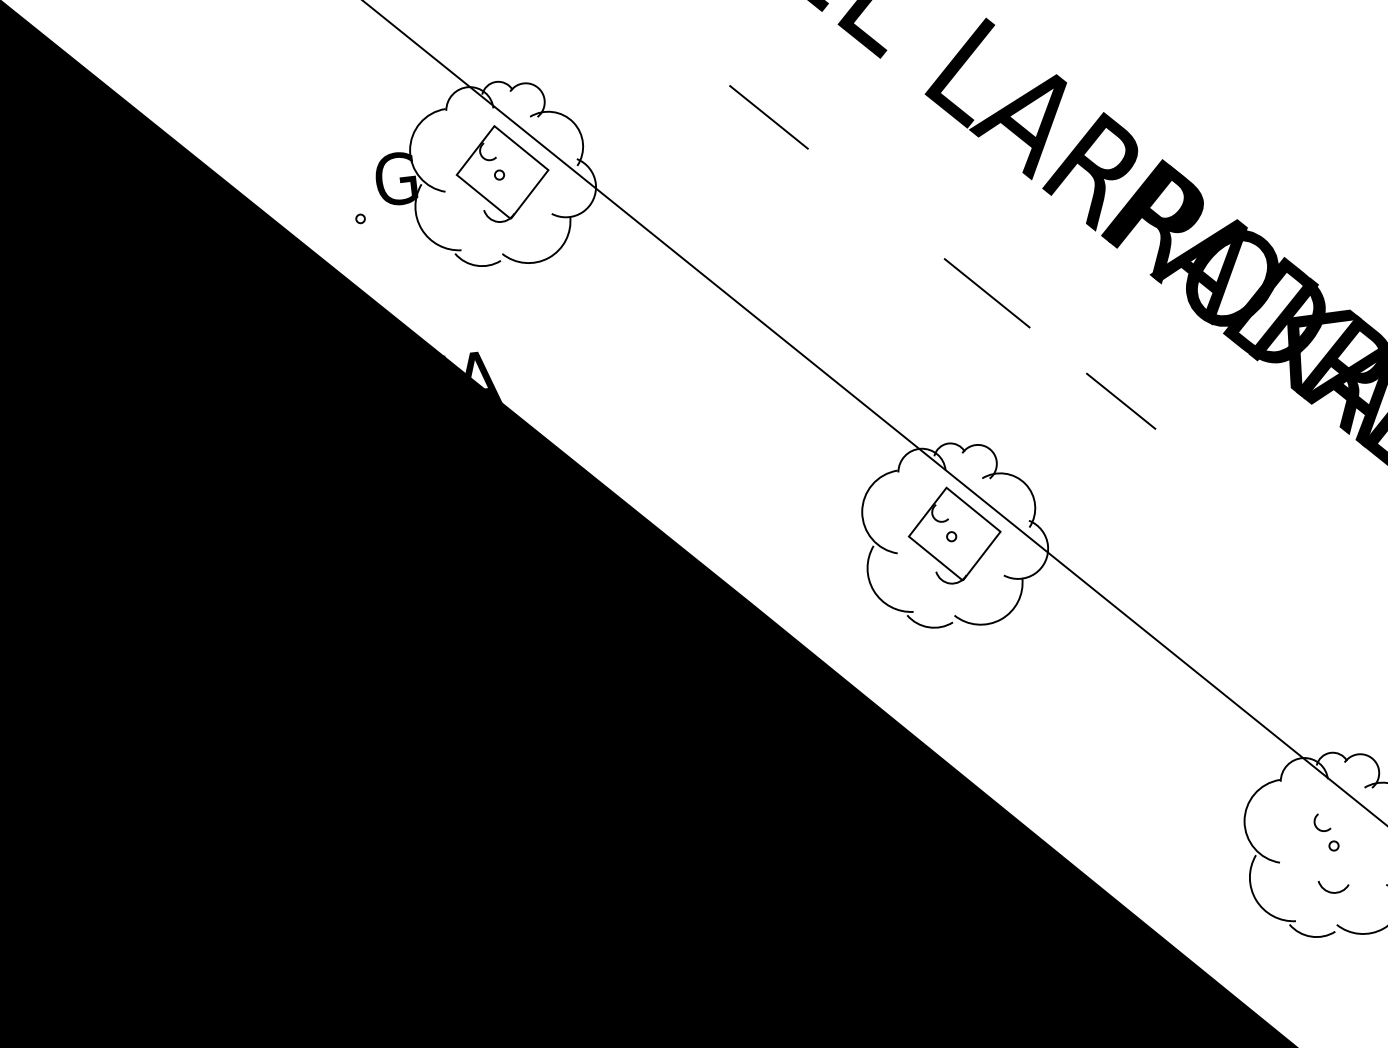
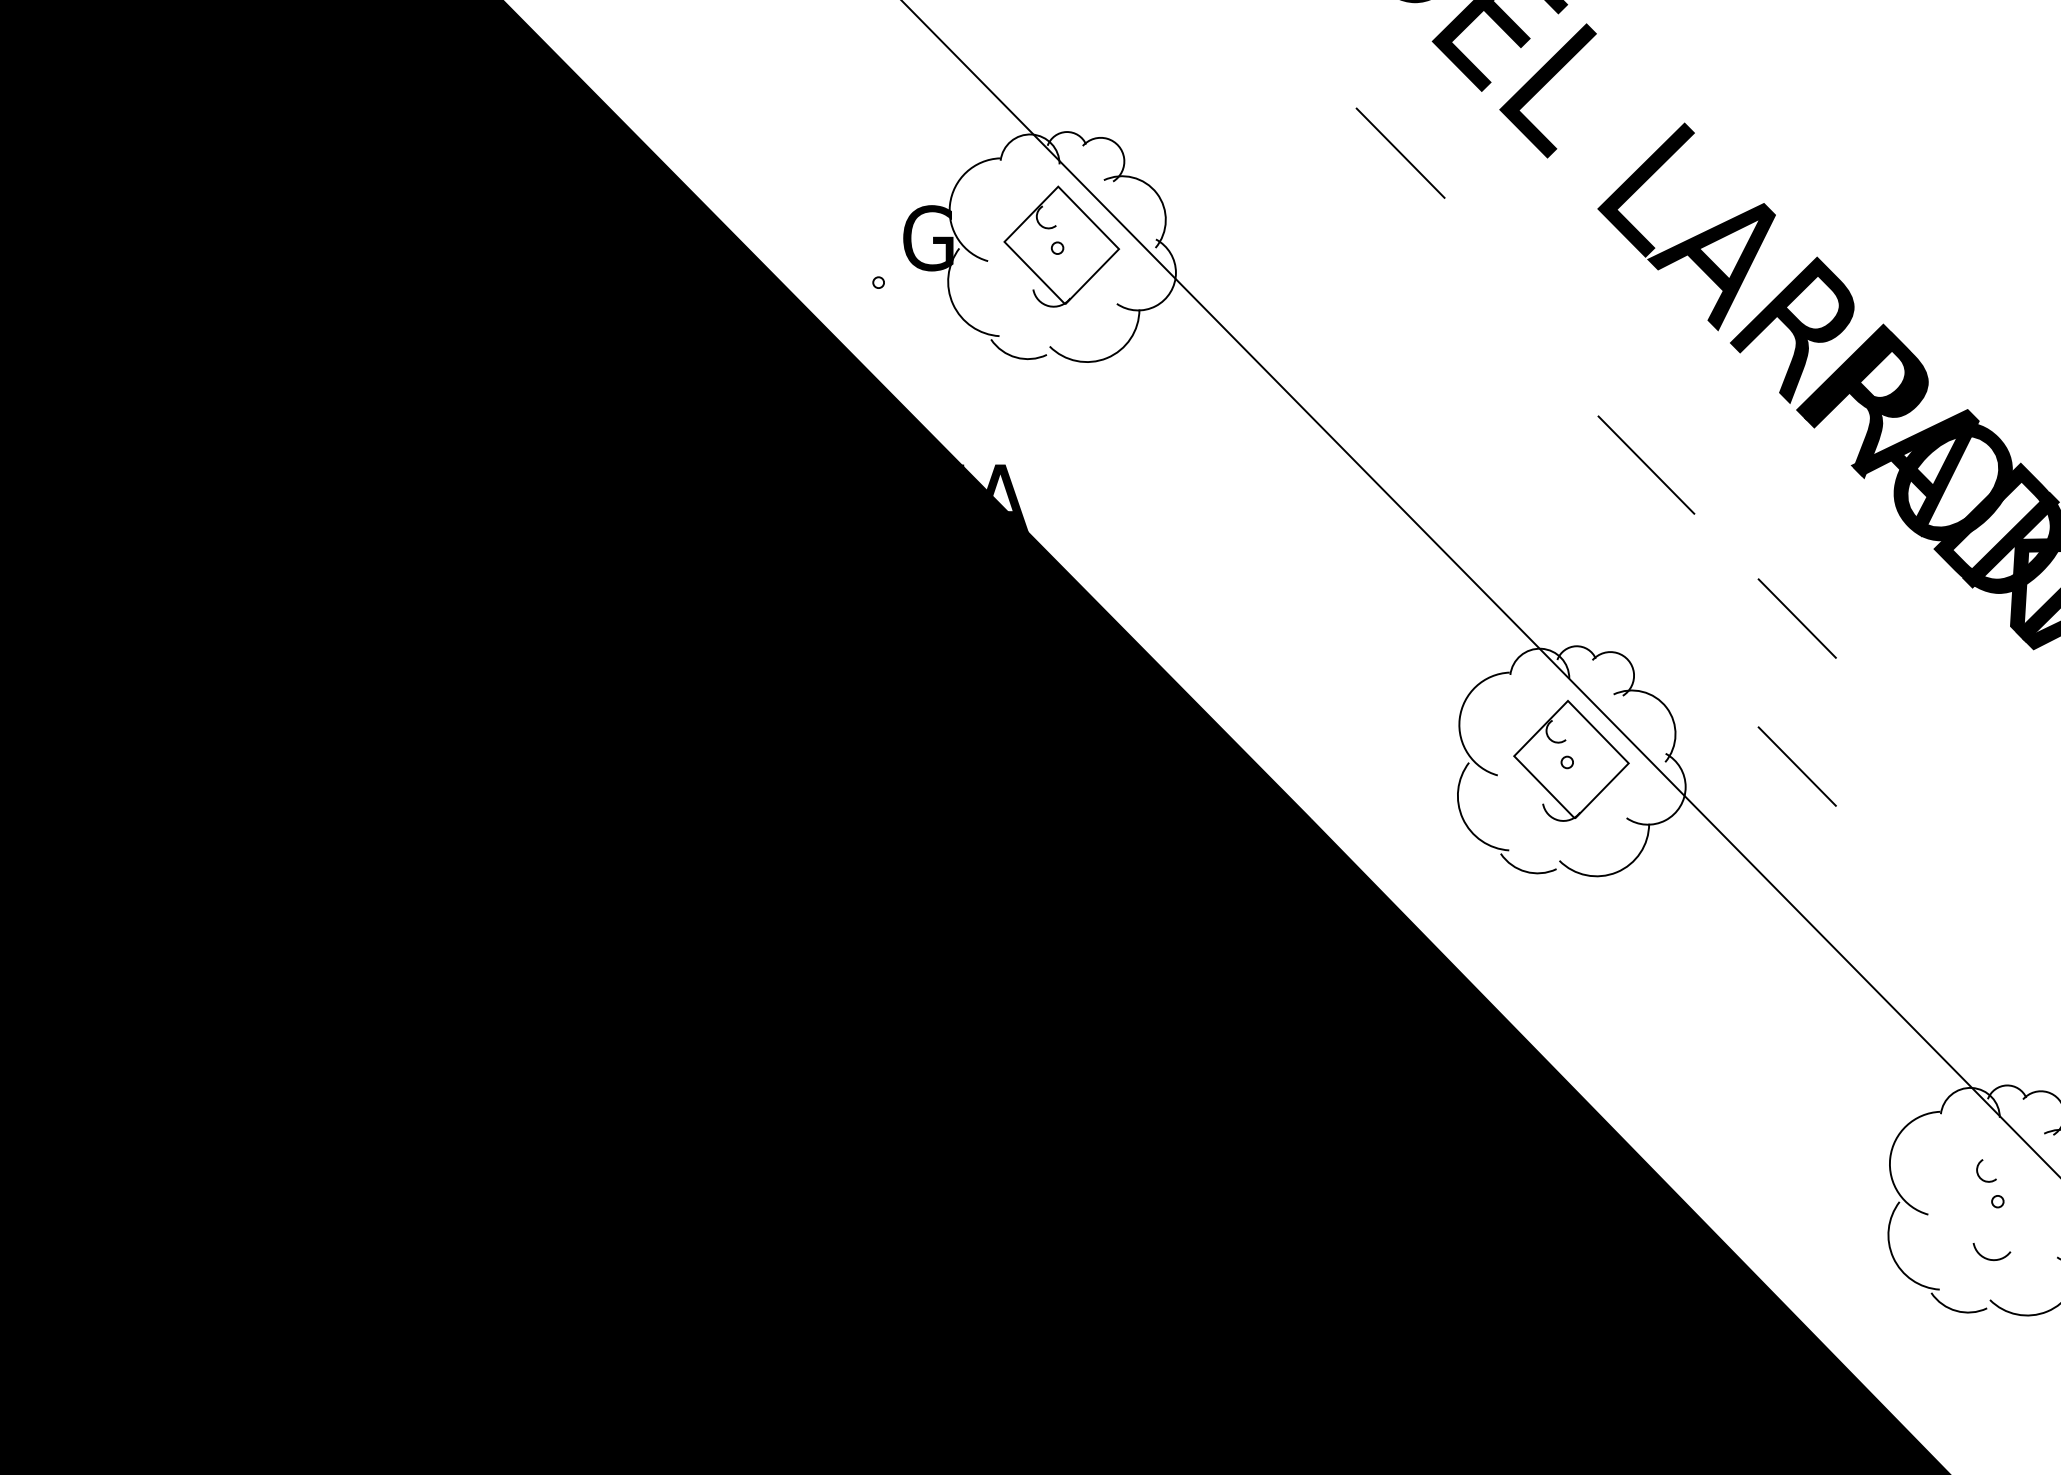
line: (768, 116) -> (1400, 152), moved
line: (1134, 518) -> (1796, 766), added

